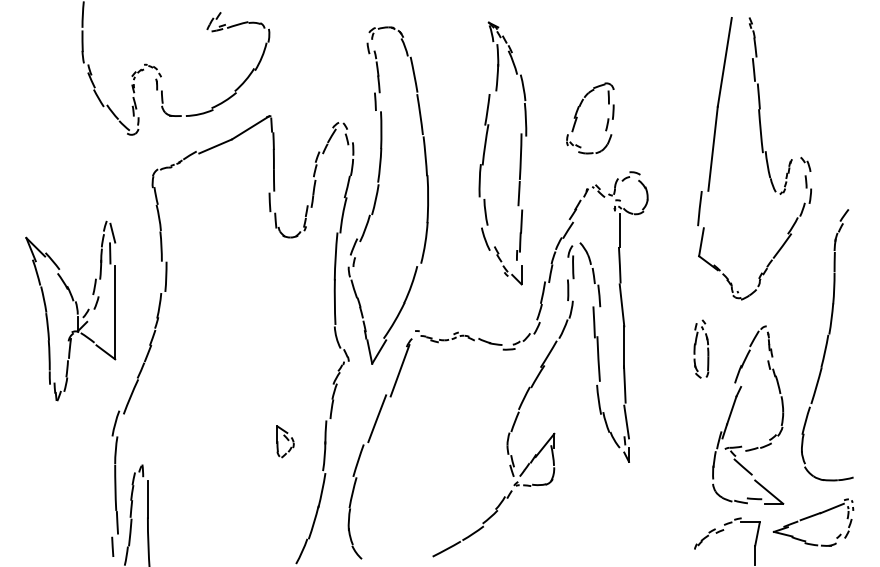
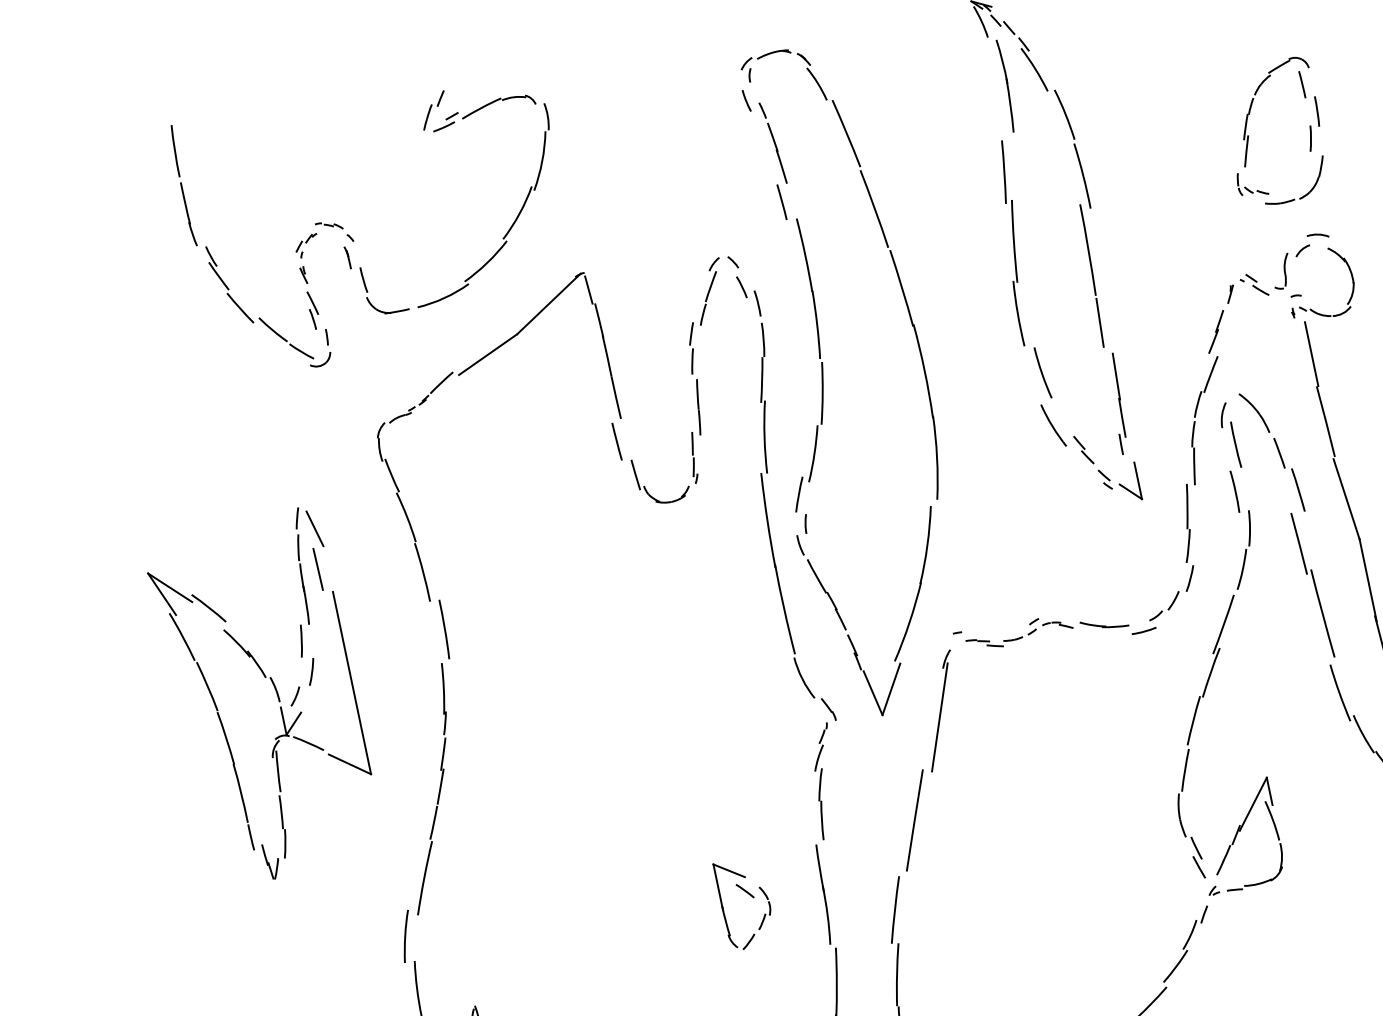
part: (577, 118) -> (1249, 138), moved
part: (70, 310) -> (263, 697), moved
part: (285, 441) -> (744, 902), size x1.43

